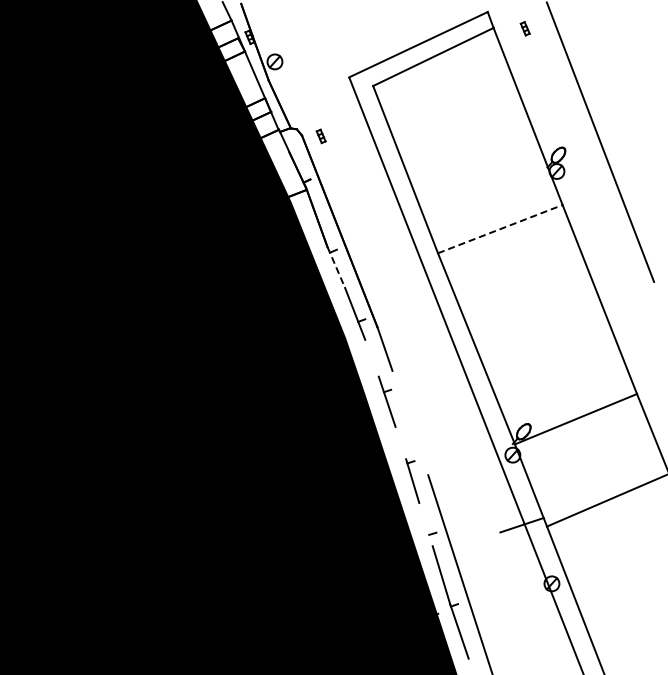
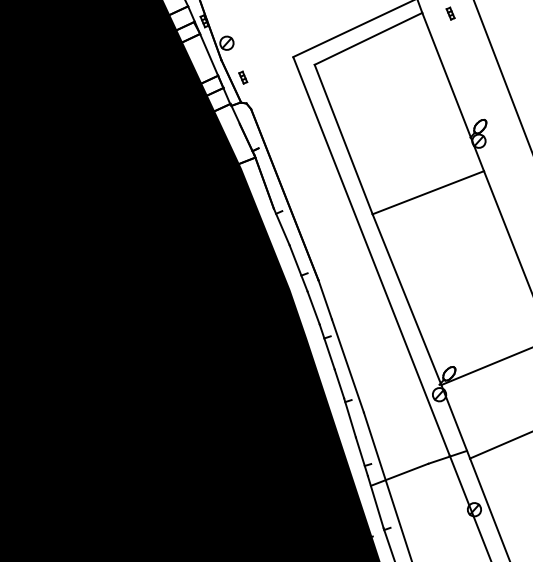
part: (320, 136) -> (242, 77), moved
line: (500, 229) -> (428, 193), dashed -> solid
line: (336, 268) -> (281, 227), dashed -> solid
line: (371, 357) -> (313, 307), added
line: (410, 422) -> (348, 365), added
line: (400, 442) -> (339, 383), added
line: (425, 524) -> (361, 456), added
line: (468, 544) -> (399, 474), added

